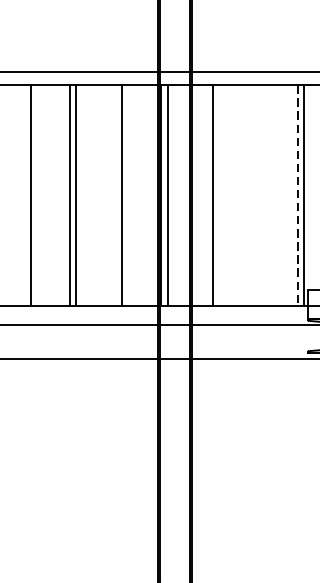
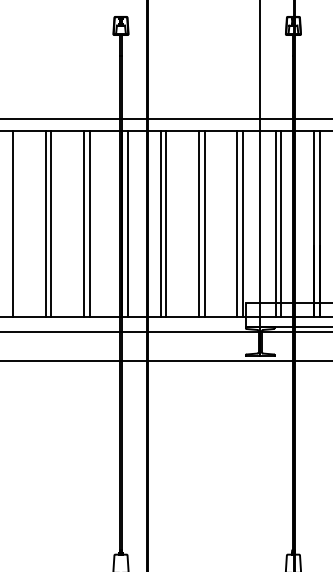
line: (114, 195) -> (83, 223), added
line: (206, 195) -> (160, 223), added
line: (251, 195) -> (198, 223), added
line: (258, 195) -> (204, 223), added
line: (297, 195) -> (237, 223), dashed -> solid

